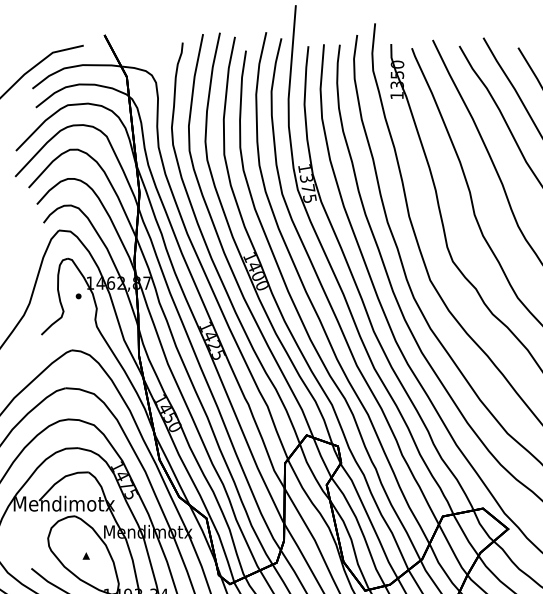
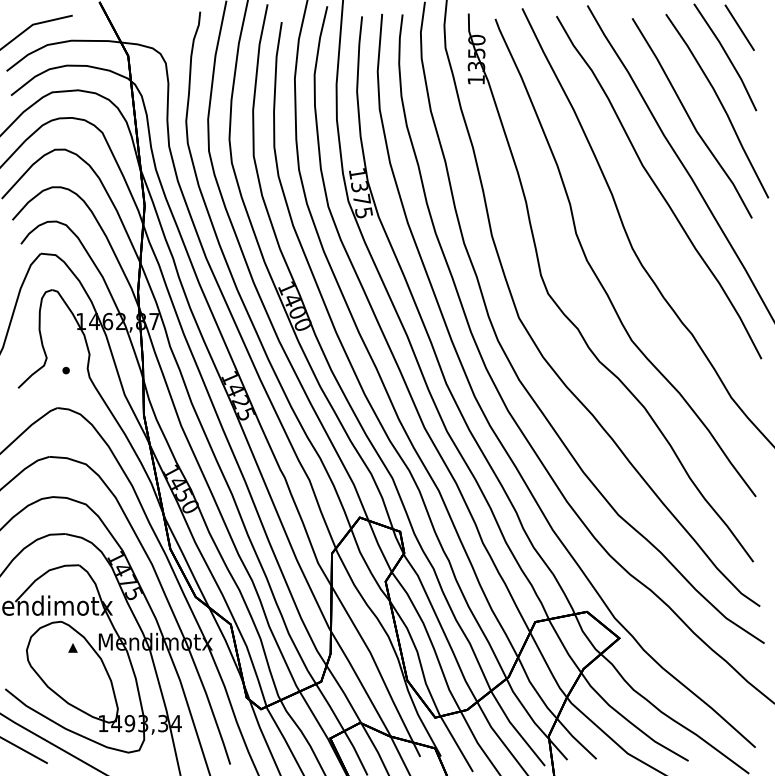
part: (78, 296) -> (65, 370), moved
part: (85, 555) -> (72, 647), moved

